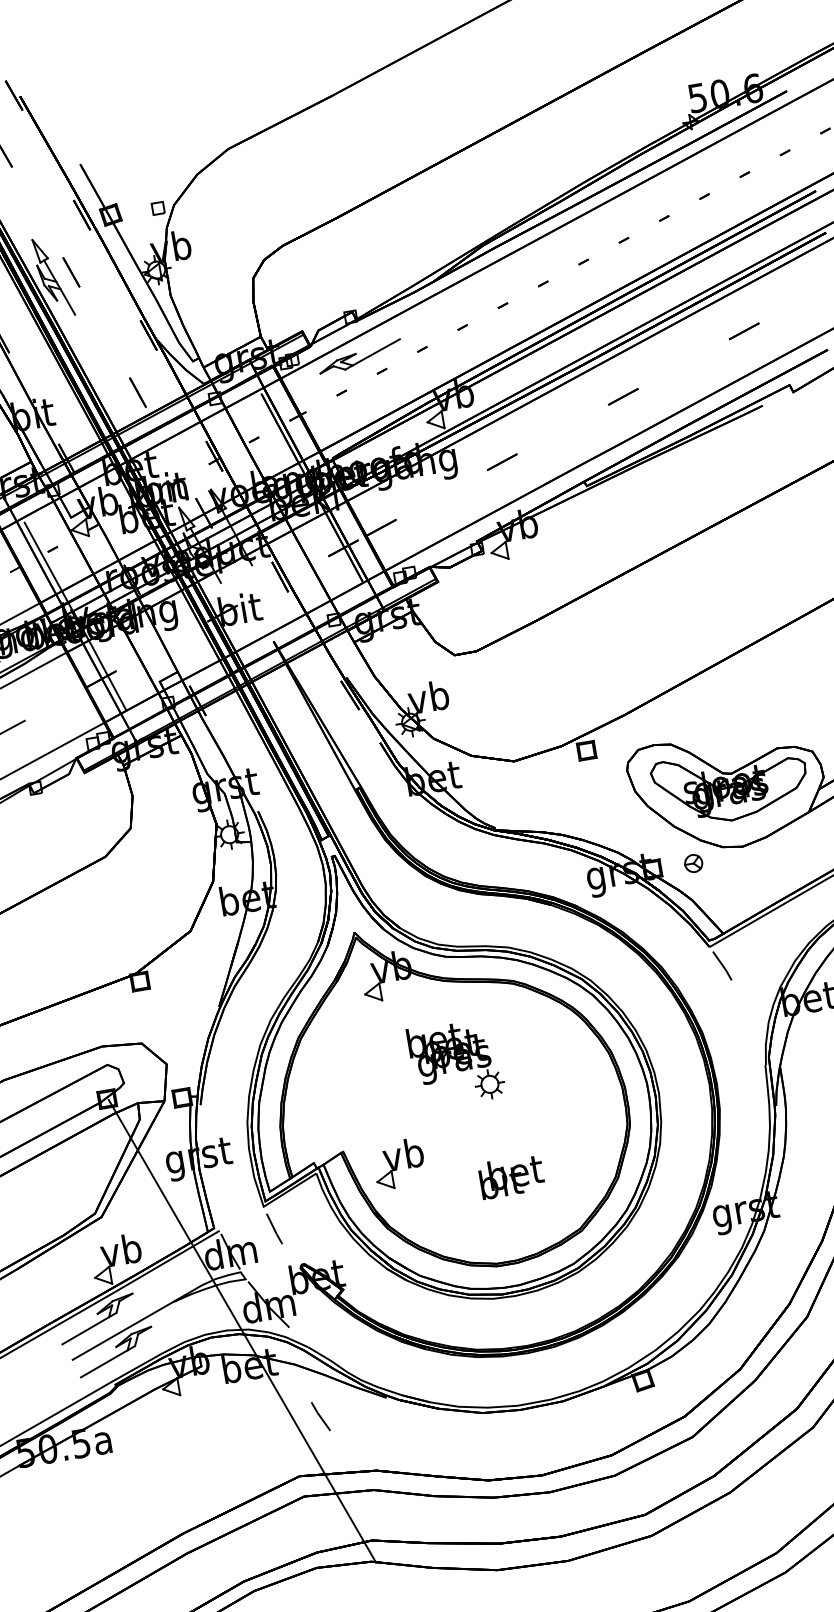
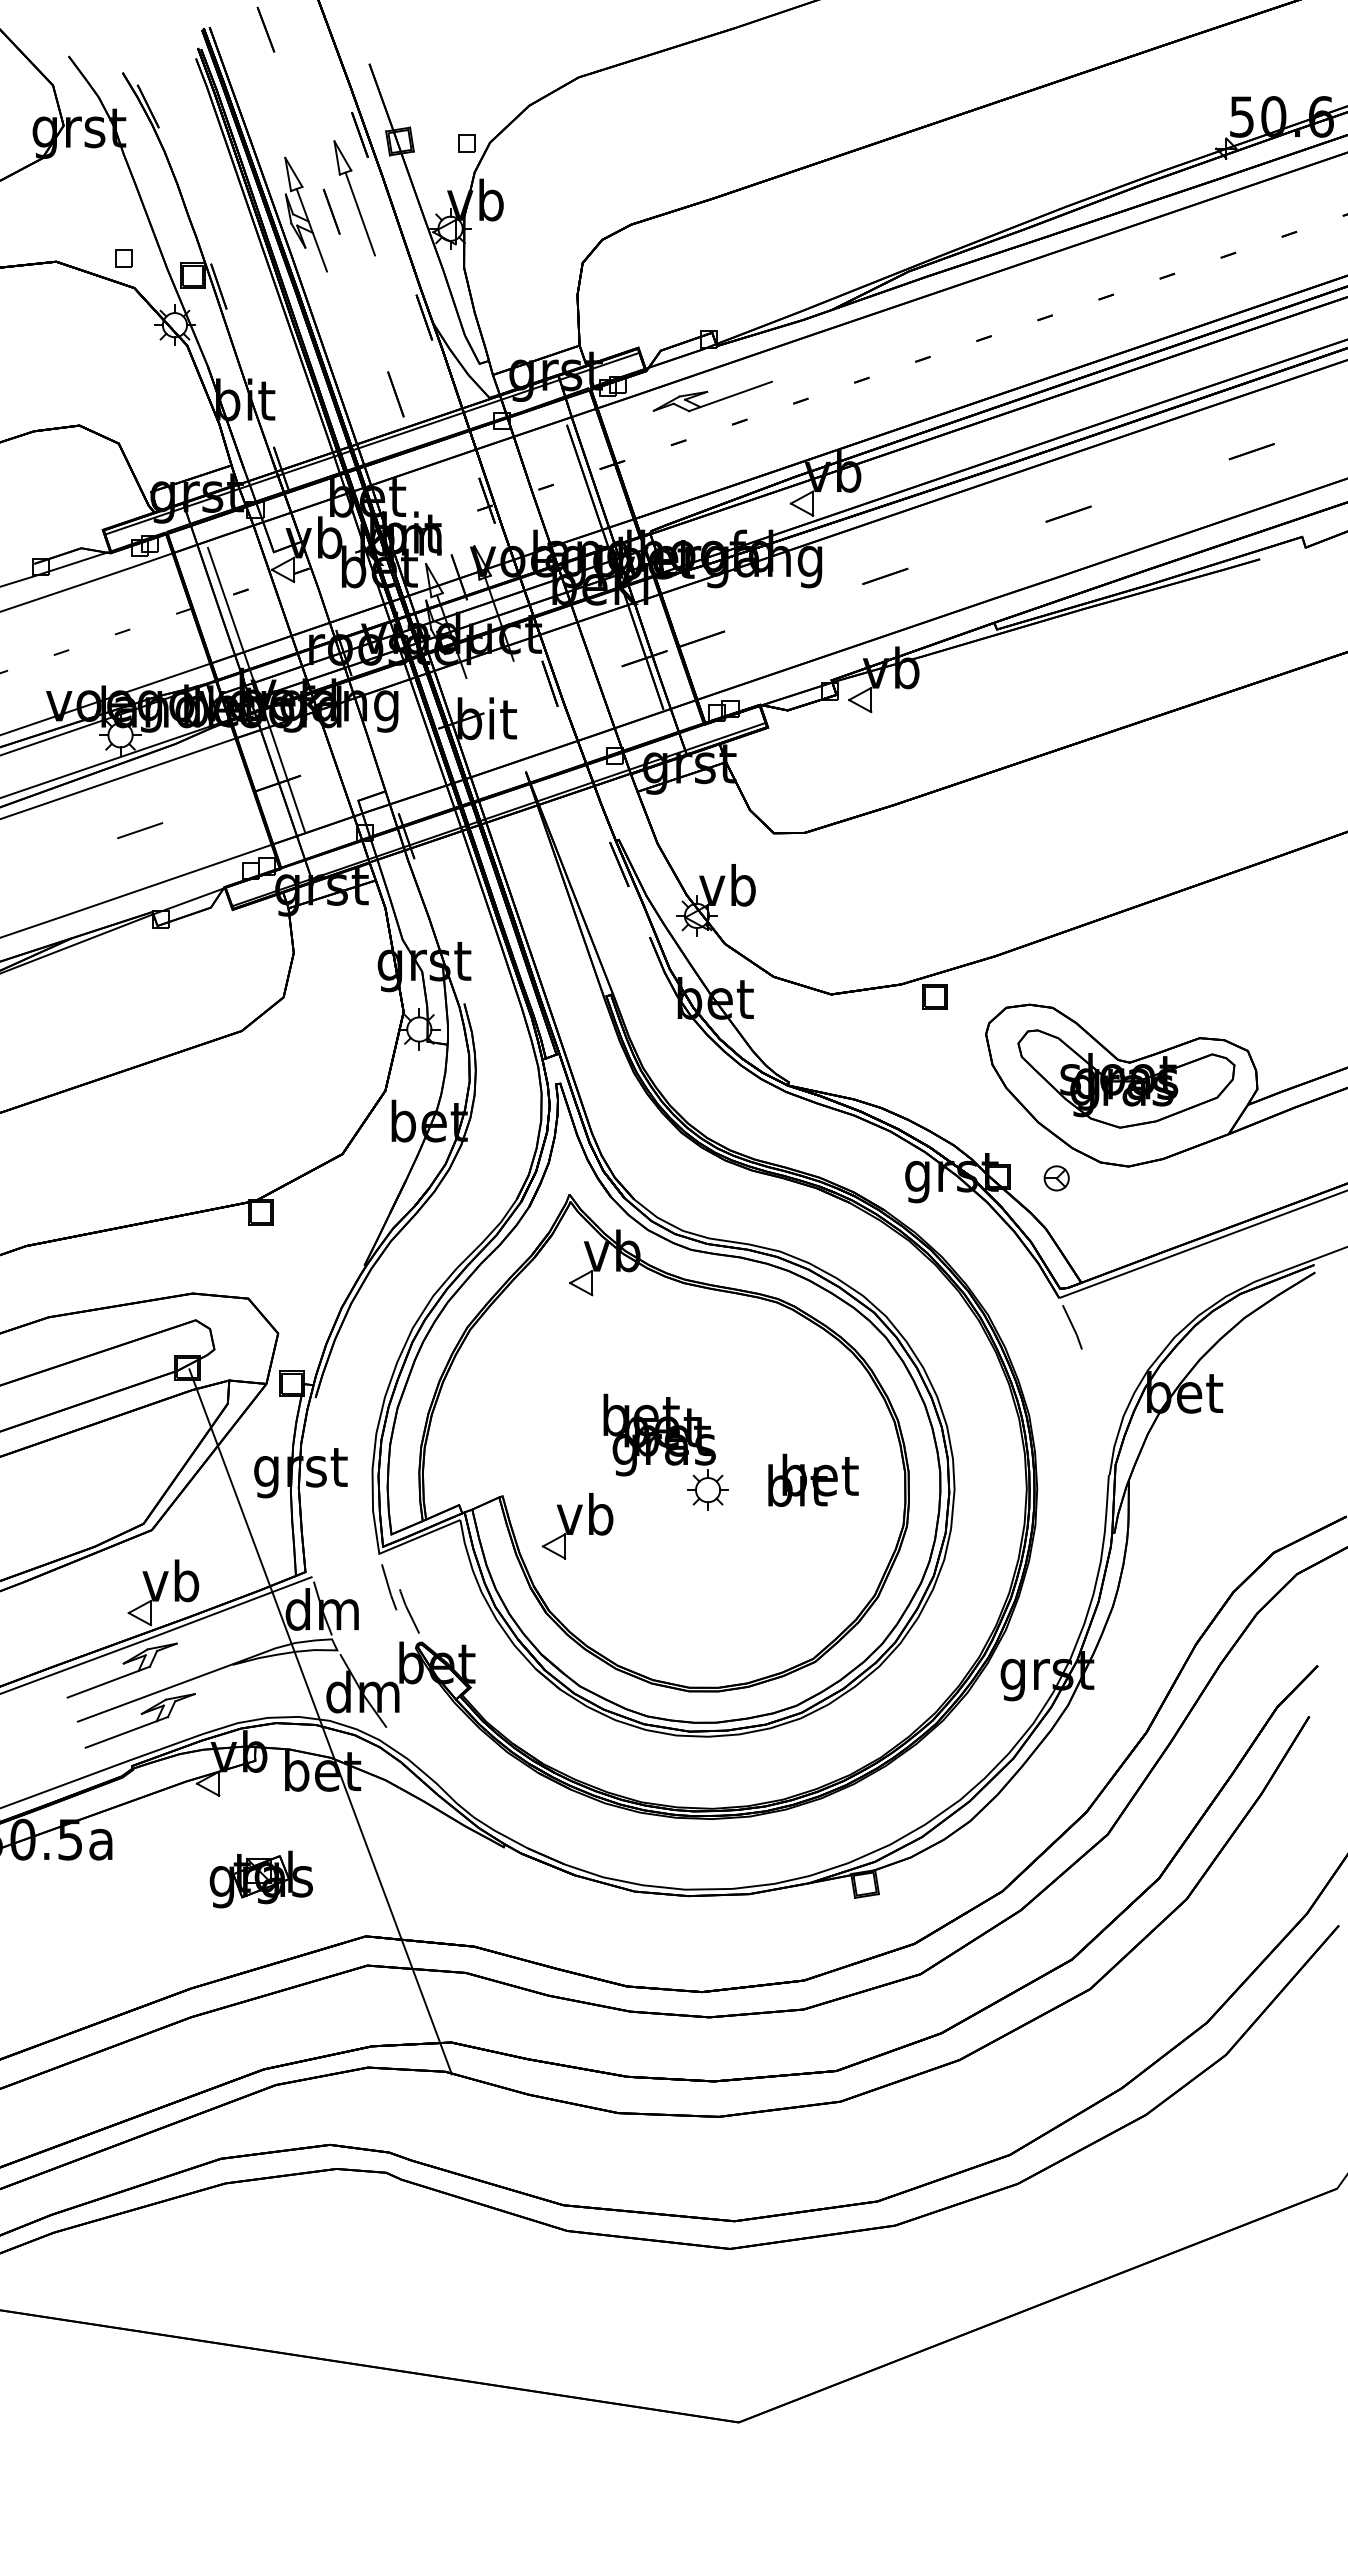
part: (85, 260) -> (354, 198), added
part: (455, 1062) -> (665, 1451), moved
text: (511, 1176) -> (813, 1479), moved
line: (320, 1416) -> (409, 1611), moved
part: (219, 1448) -> (260, 1879), added

